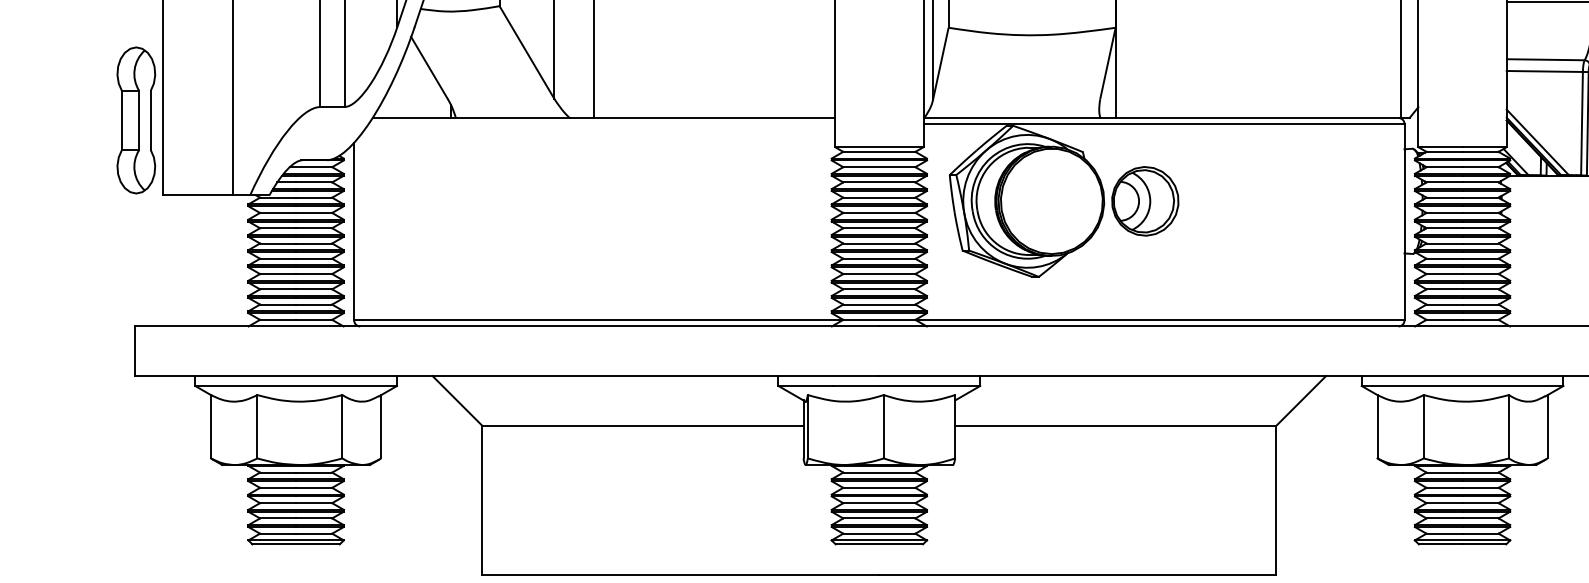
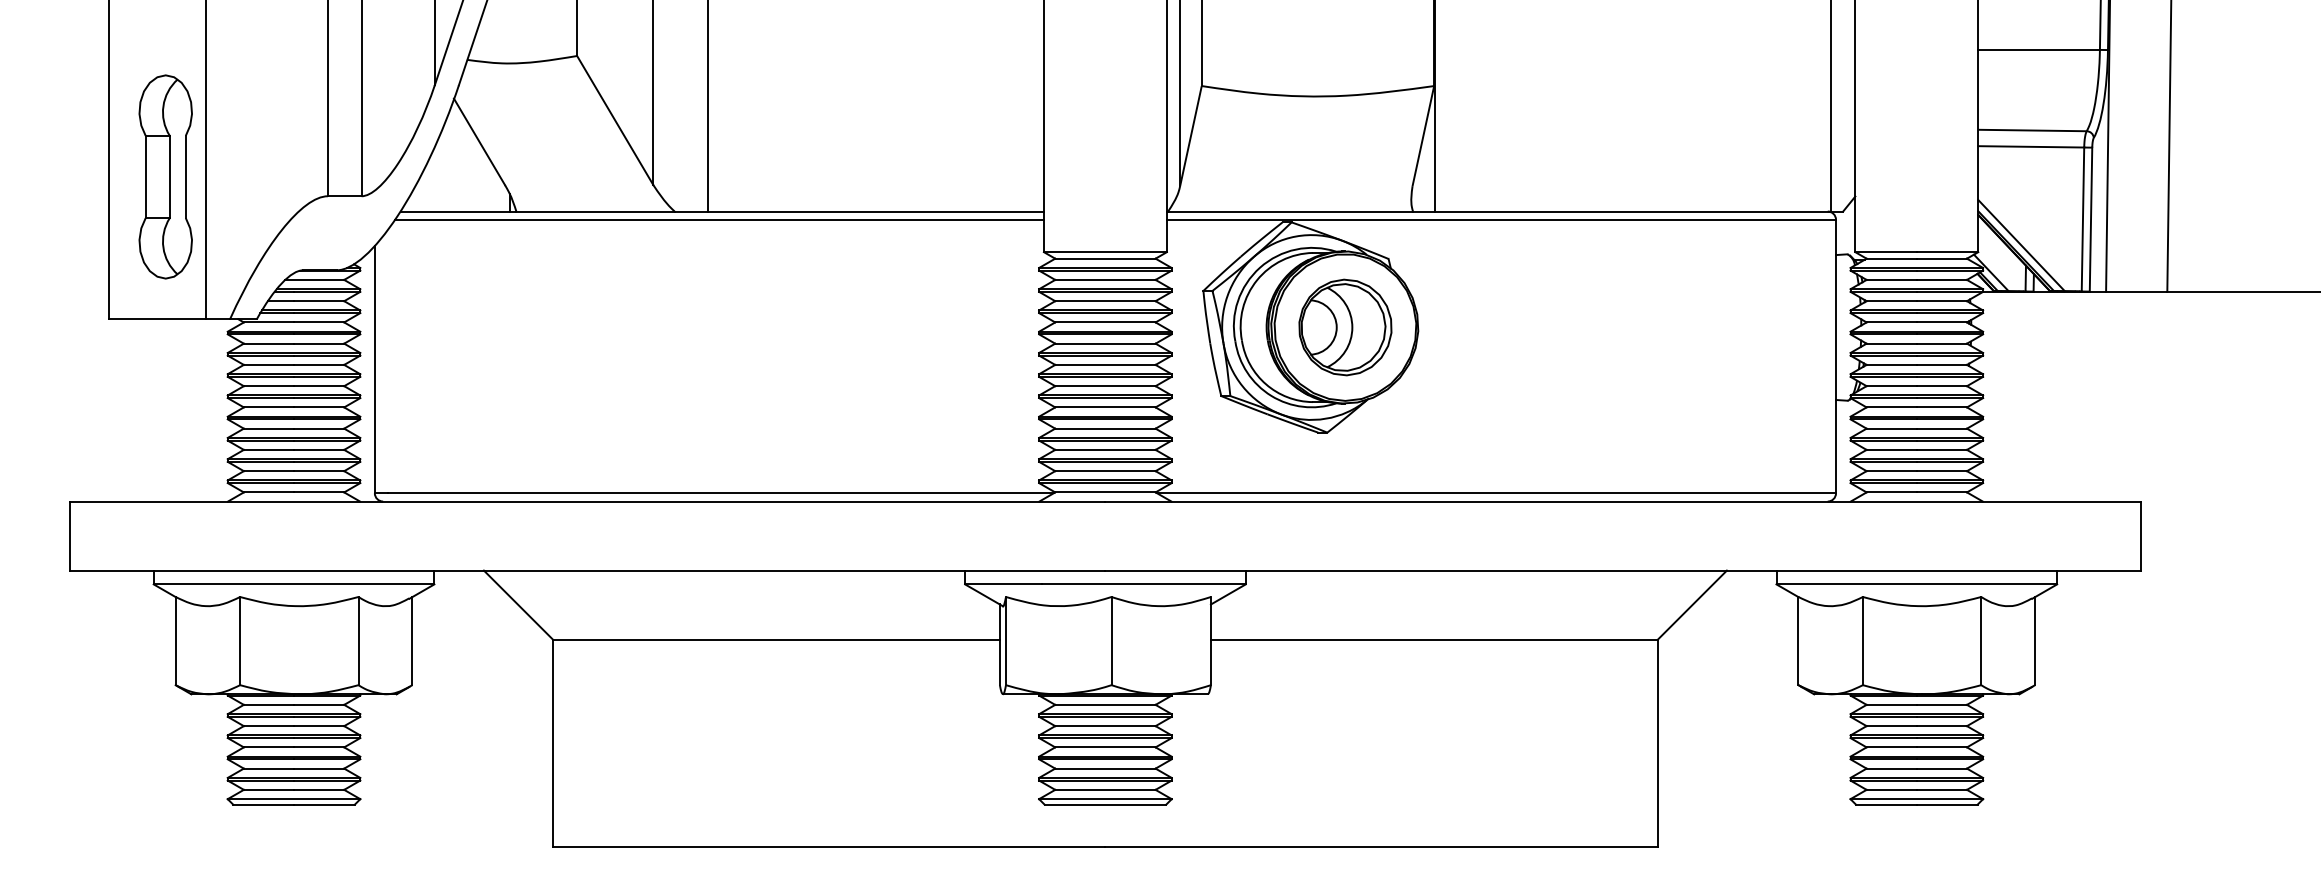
part: (136, 120) -> (165, 176), moved
line: (601, 123) -> (719, 219), added
part: (1145, 201) -> (1345, 327), moved

